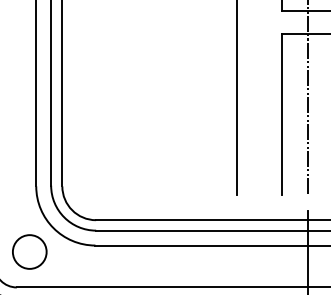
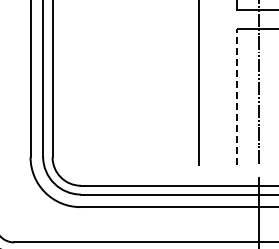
line: (281, 114) -> (237, 96), solid -> dashed
circle: (30, 251) -> (25, 212), removed

